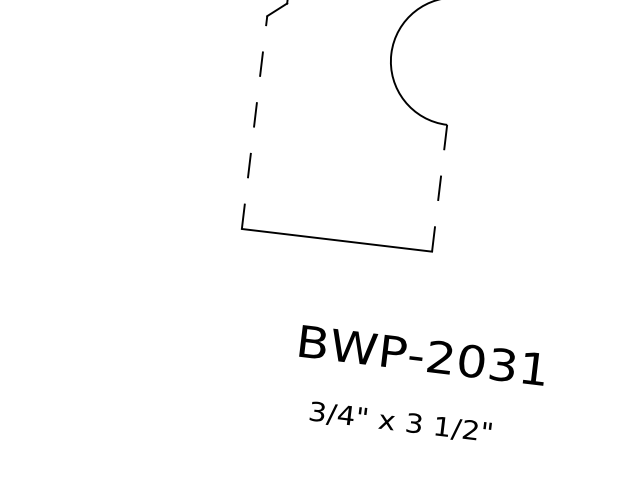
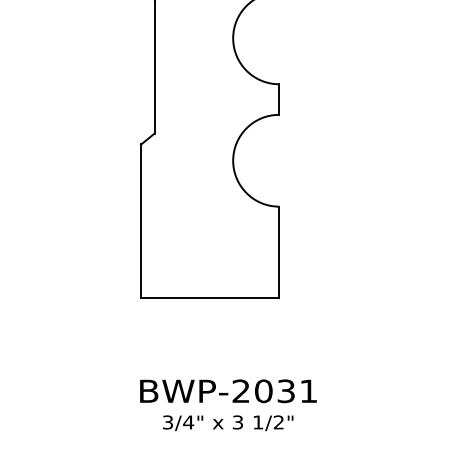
line: (254, 121) -> (141, 220), dashed -> solid
line: (440, 188) -> (279, 252), dashed -> solid
text: (423, 355) -> (228, 391), moved
text: (401, 421) -> (228, 422), moved

